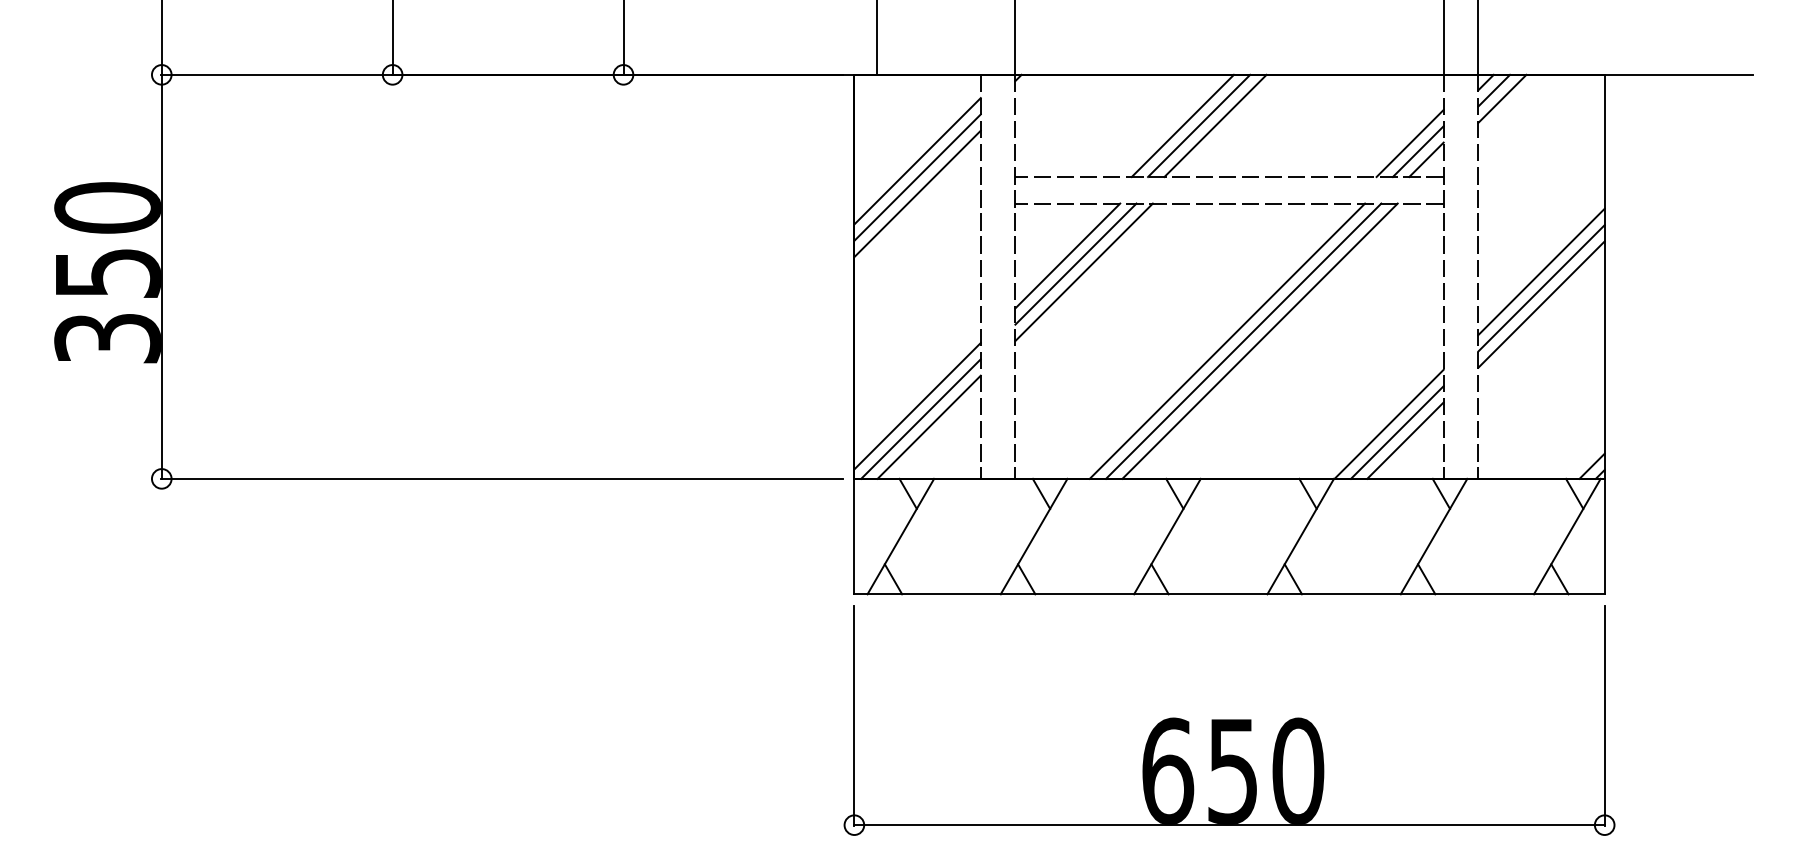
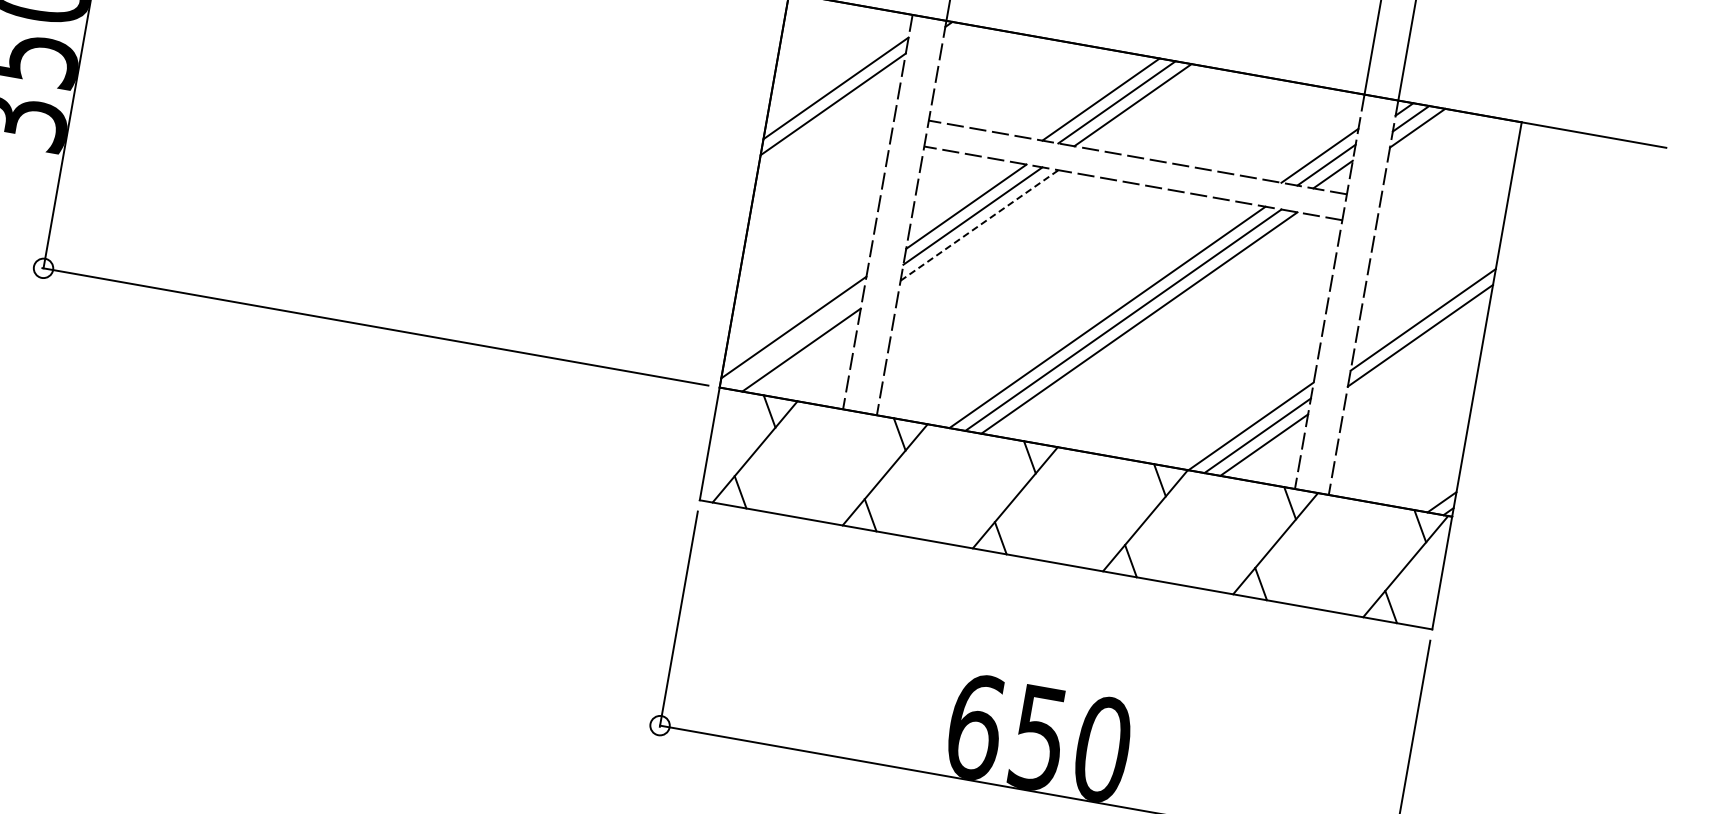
line: (917, 193) -> (830, 119), removed
line: (1084, 271) -> (980, 224), solid -> dashed
line: (1541, 271) -> (1426, 303), removed
line: (920, 418) -> (794, 340), removed

